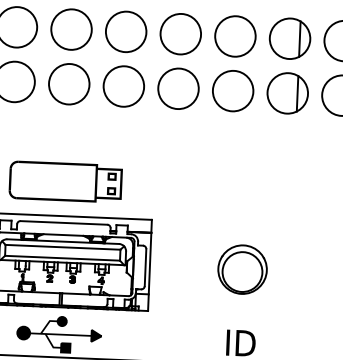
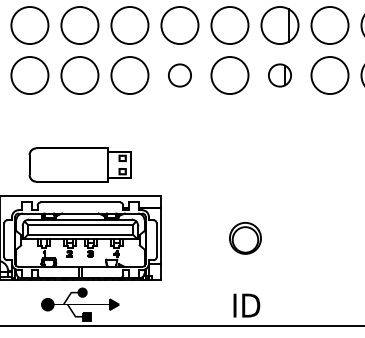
circle: (178, 88) -> (179, 75), size x0.6
part: (287, 93) -> (279, 75), size x0.6
part: (242, 269) -> (245, 238), size x0.7

